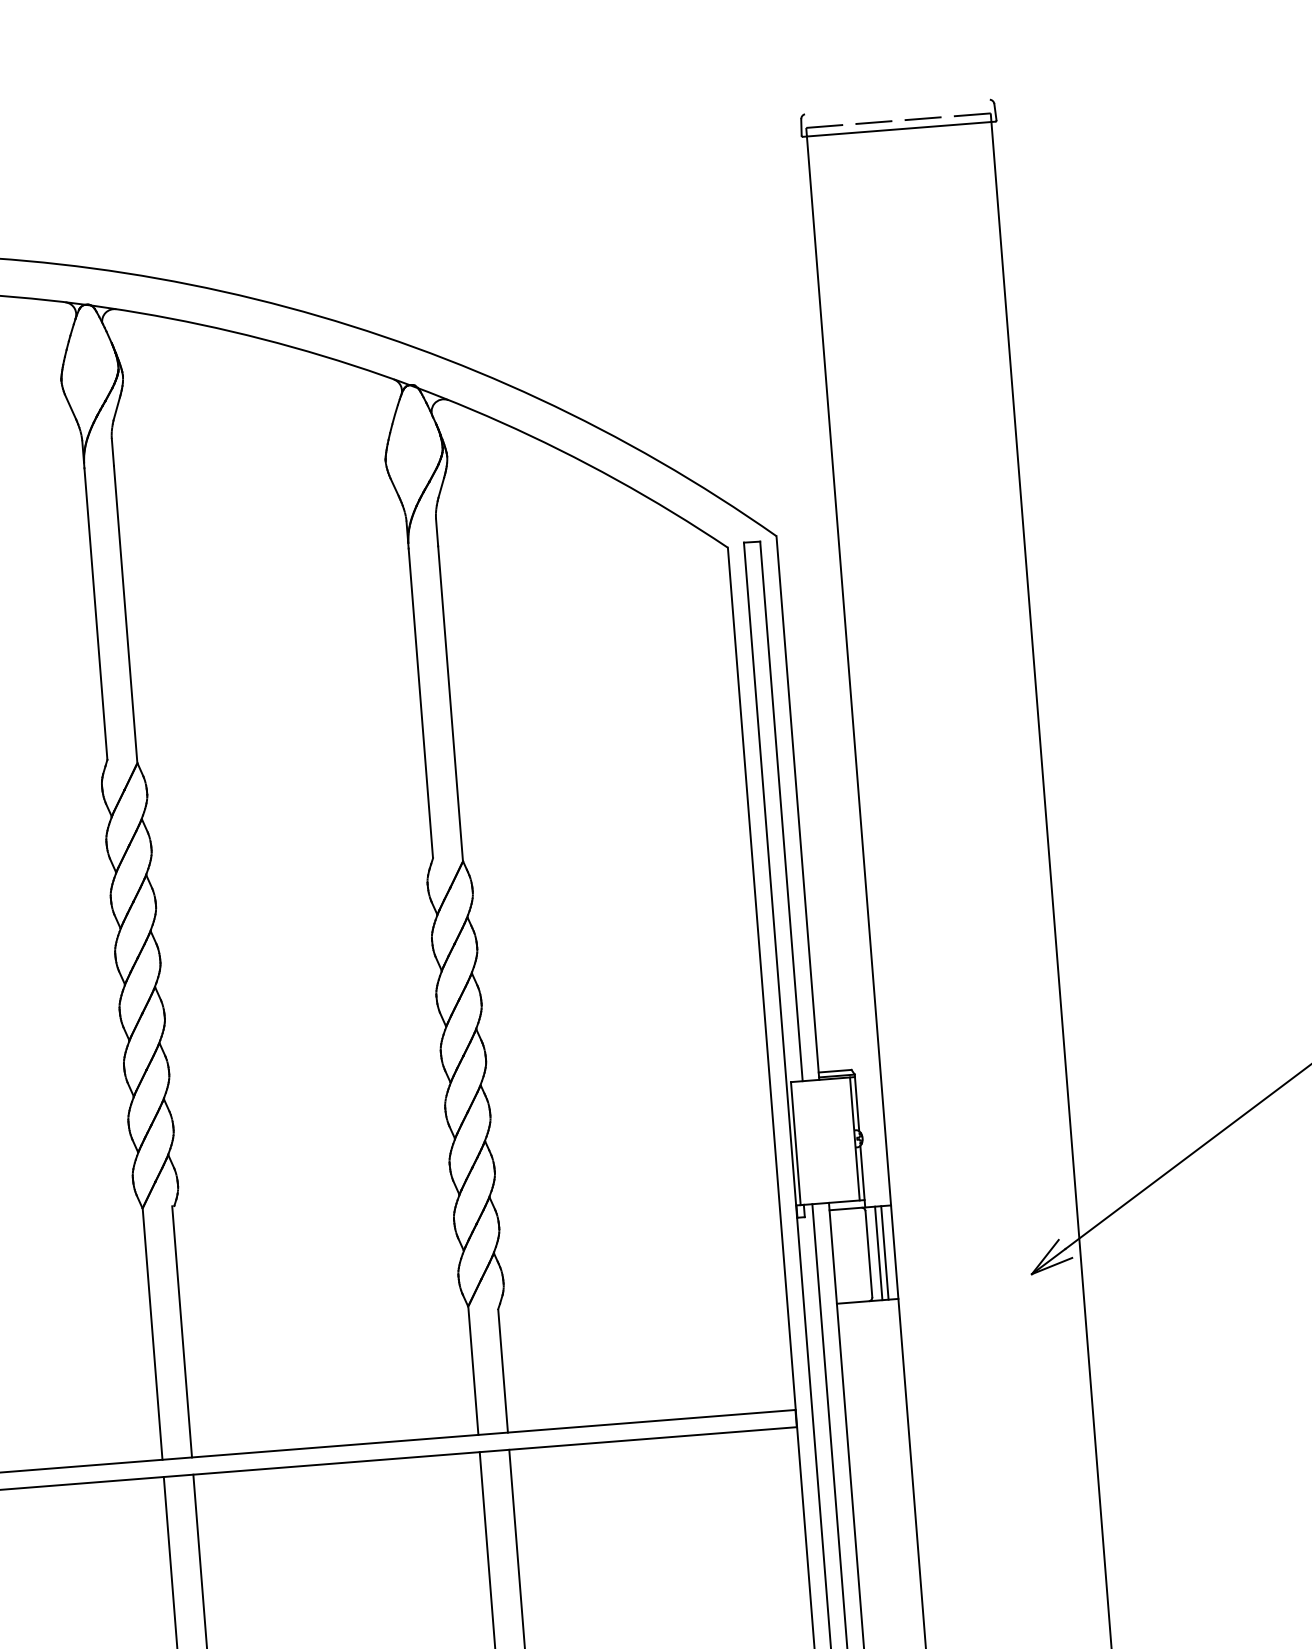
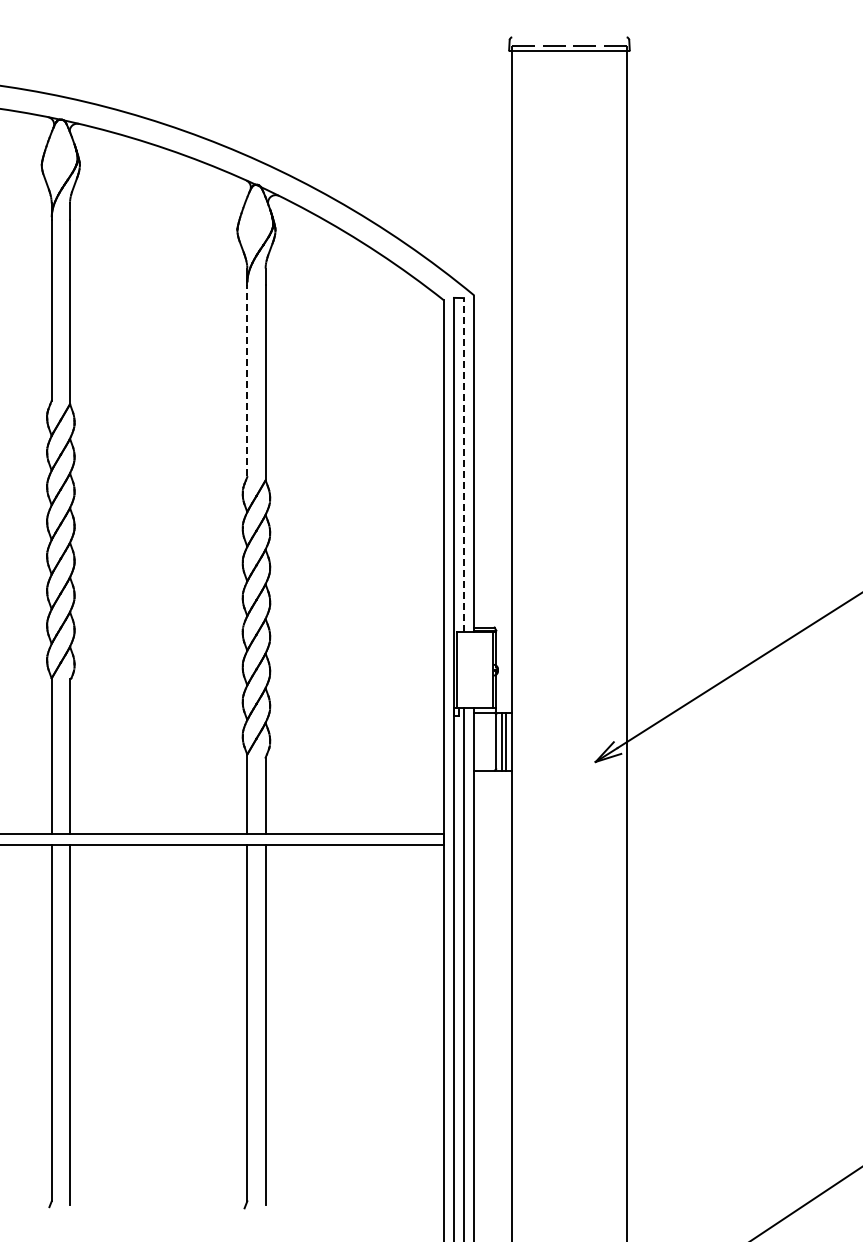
line: (421, 702) -> (247, 380), solid -> dashed
line: (780, 810) -> (463, 464), solid -> dashed

